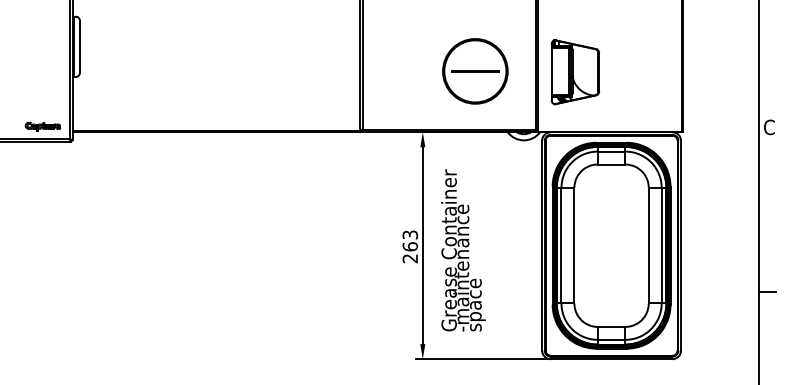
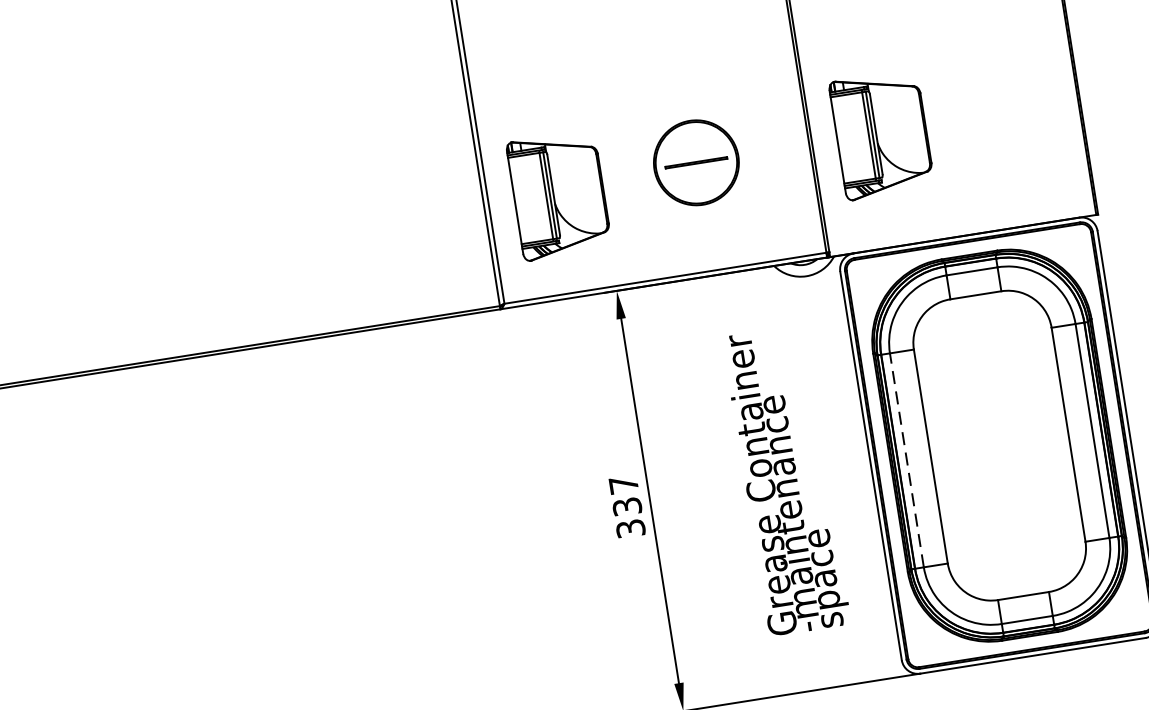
part: (475, 71) -> (696, 162), size x0.7
part: (400, 77) -> (559, 196), added
line: (561, 245) -> (906, 459), solid -> dashed
text: (410, 246) -> (627, 506), 263 -> 337
text: (463, 250) -> (786, 480), moved

